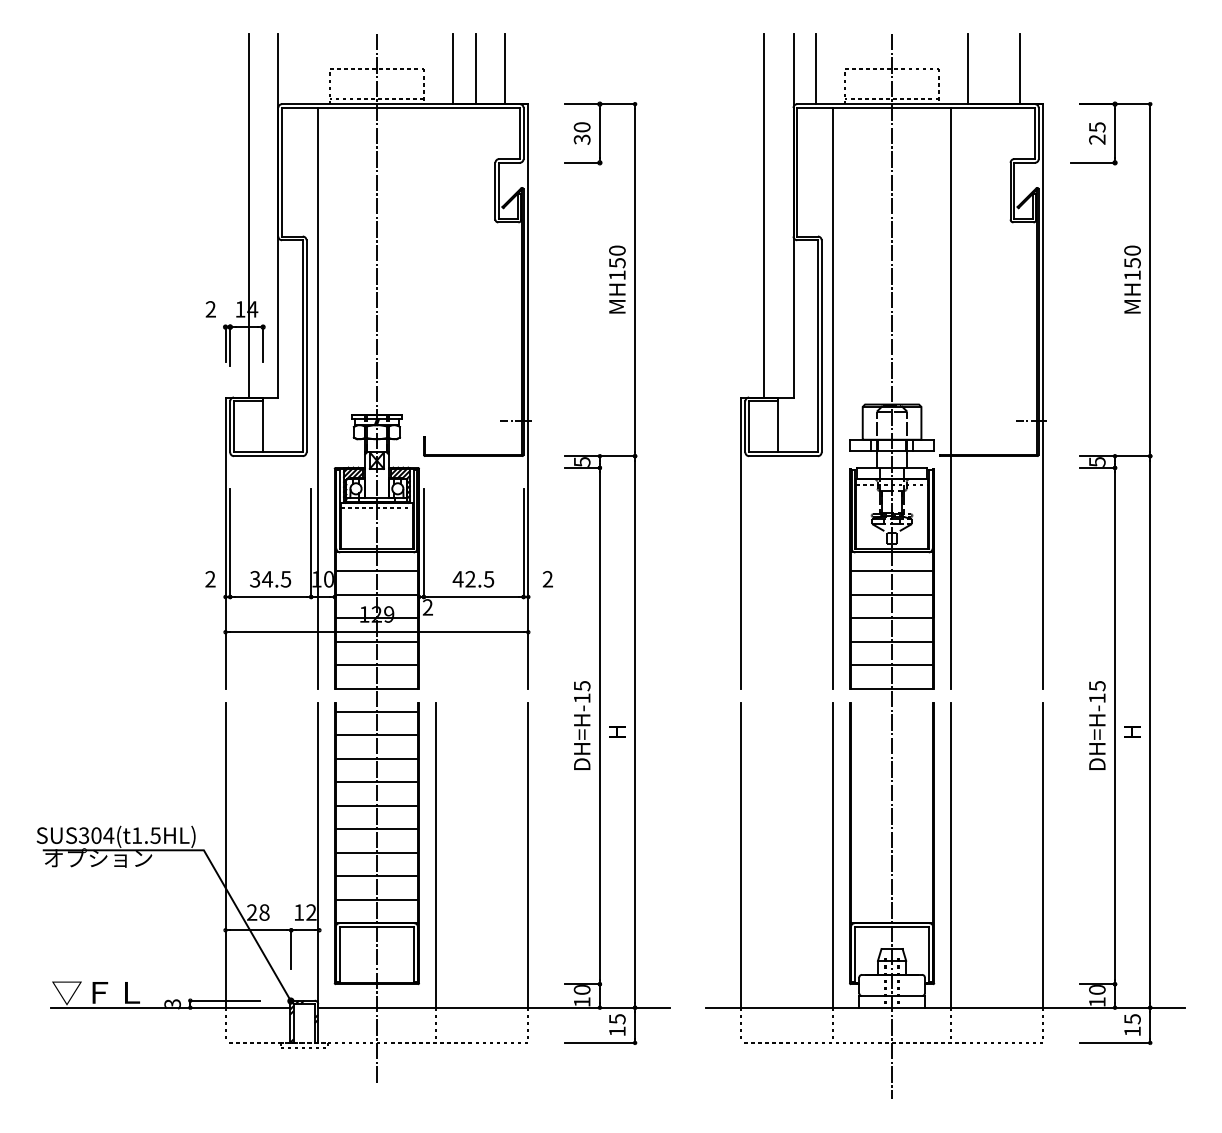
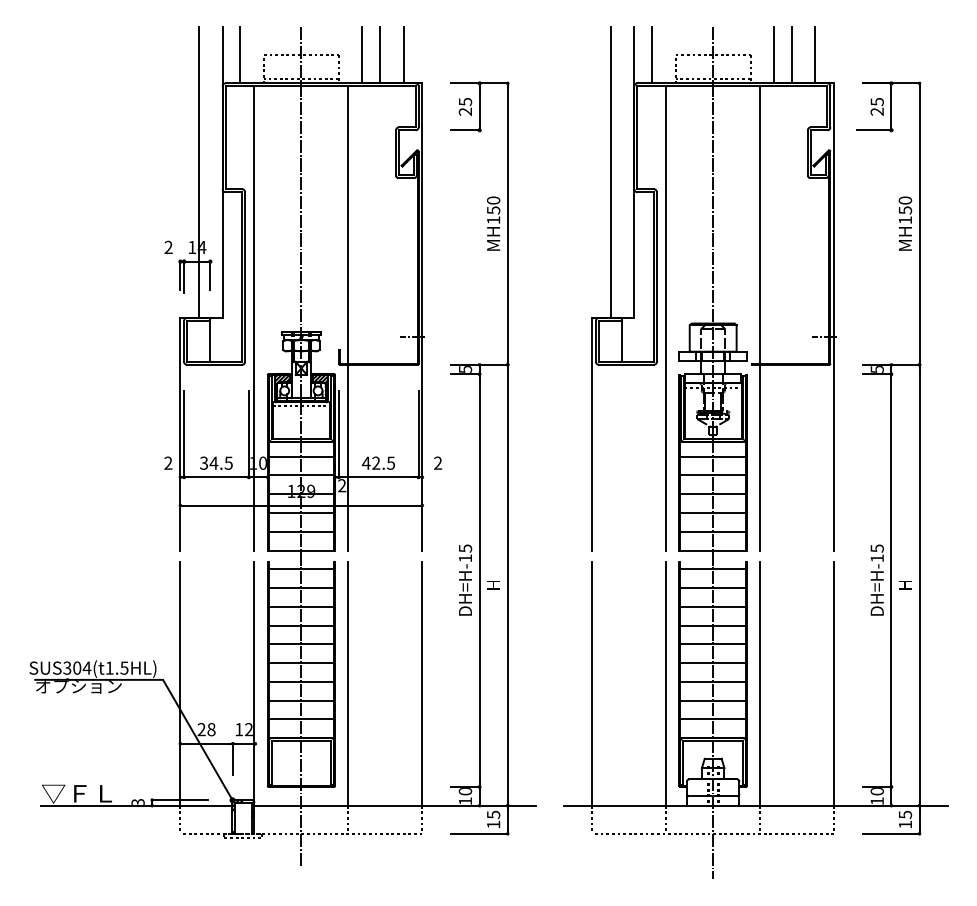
line: (300, 69) -> (240, 55), added
line: (990, 69) -> (791, 55), added
text: (582, 133) -> (465, 106), 30 -> 25
line: (435, 398) -> (348, 318), added
hatch: (892, 817) -> (713, 653), added

